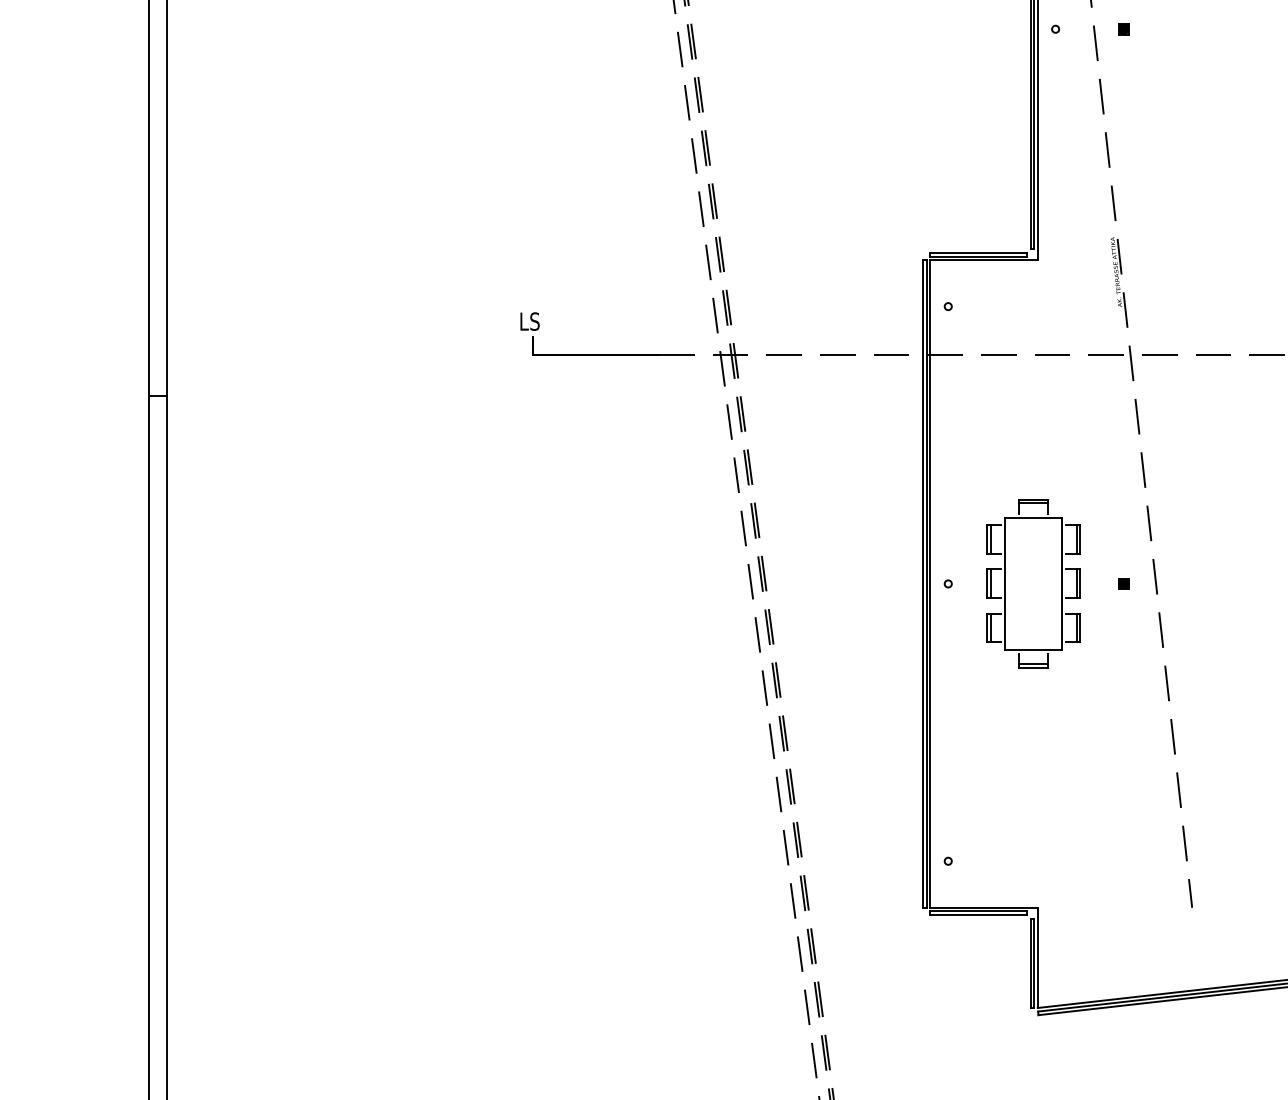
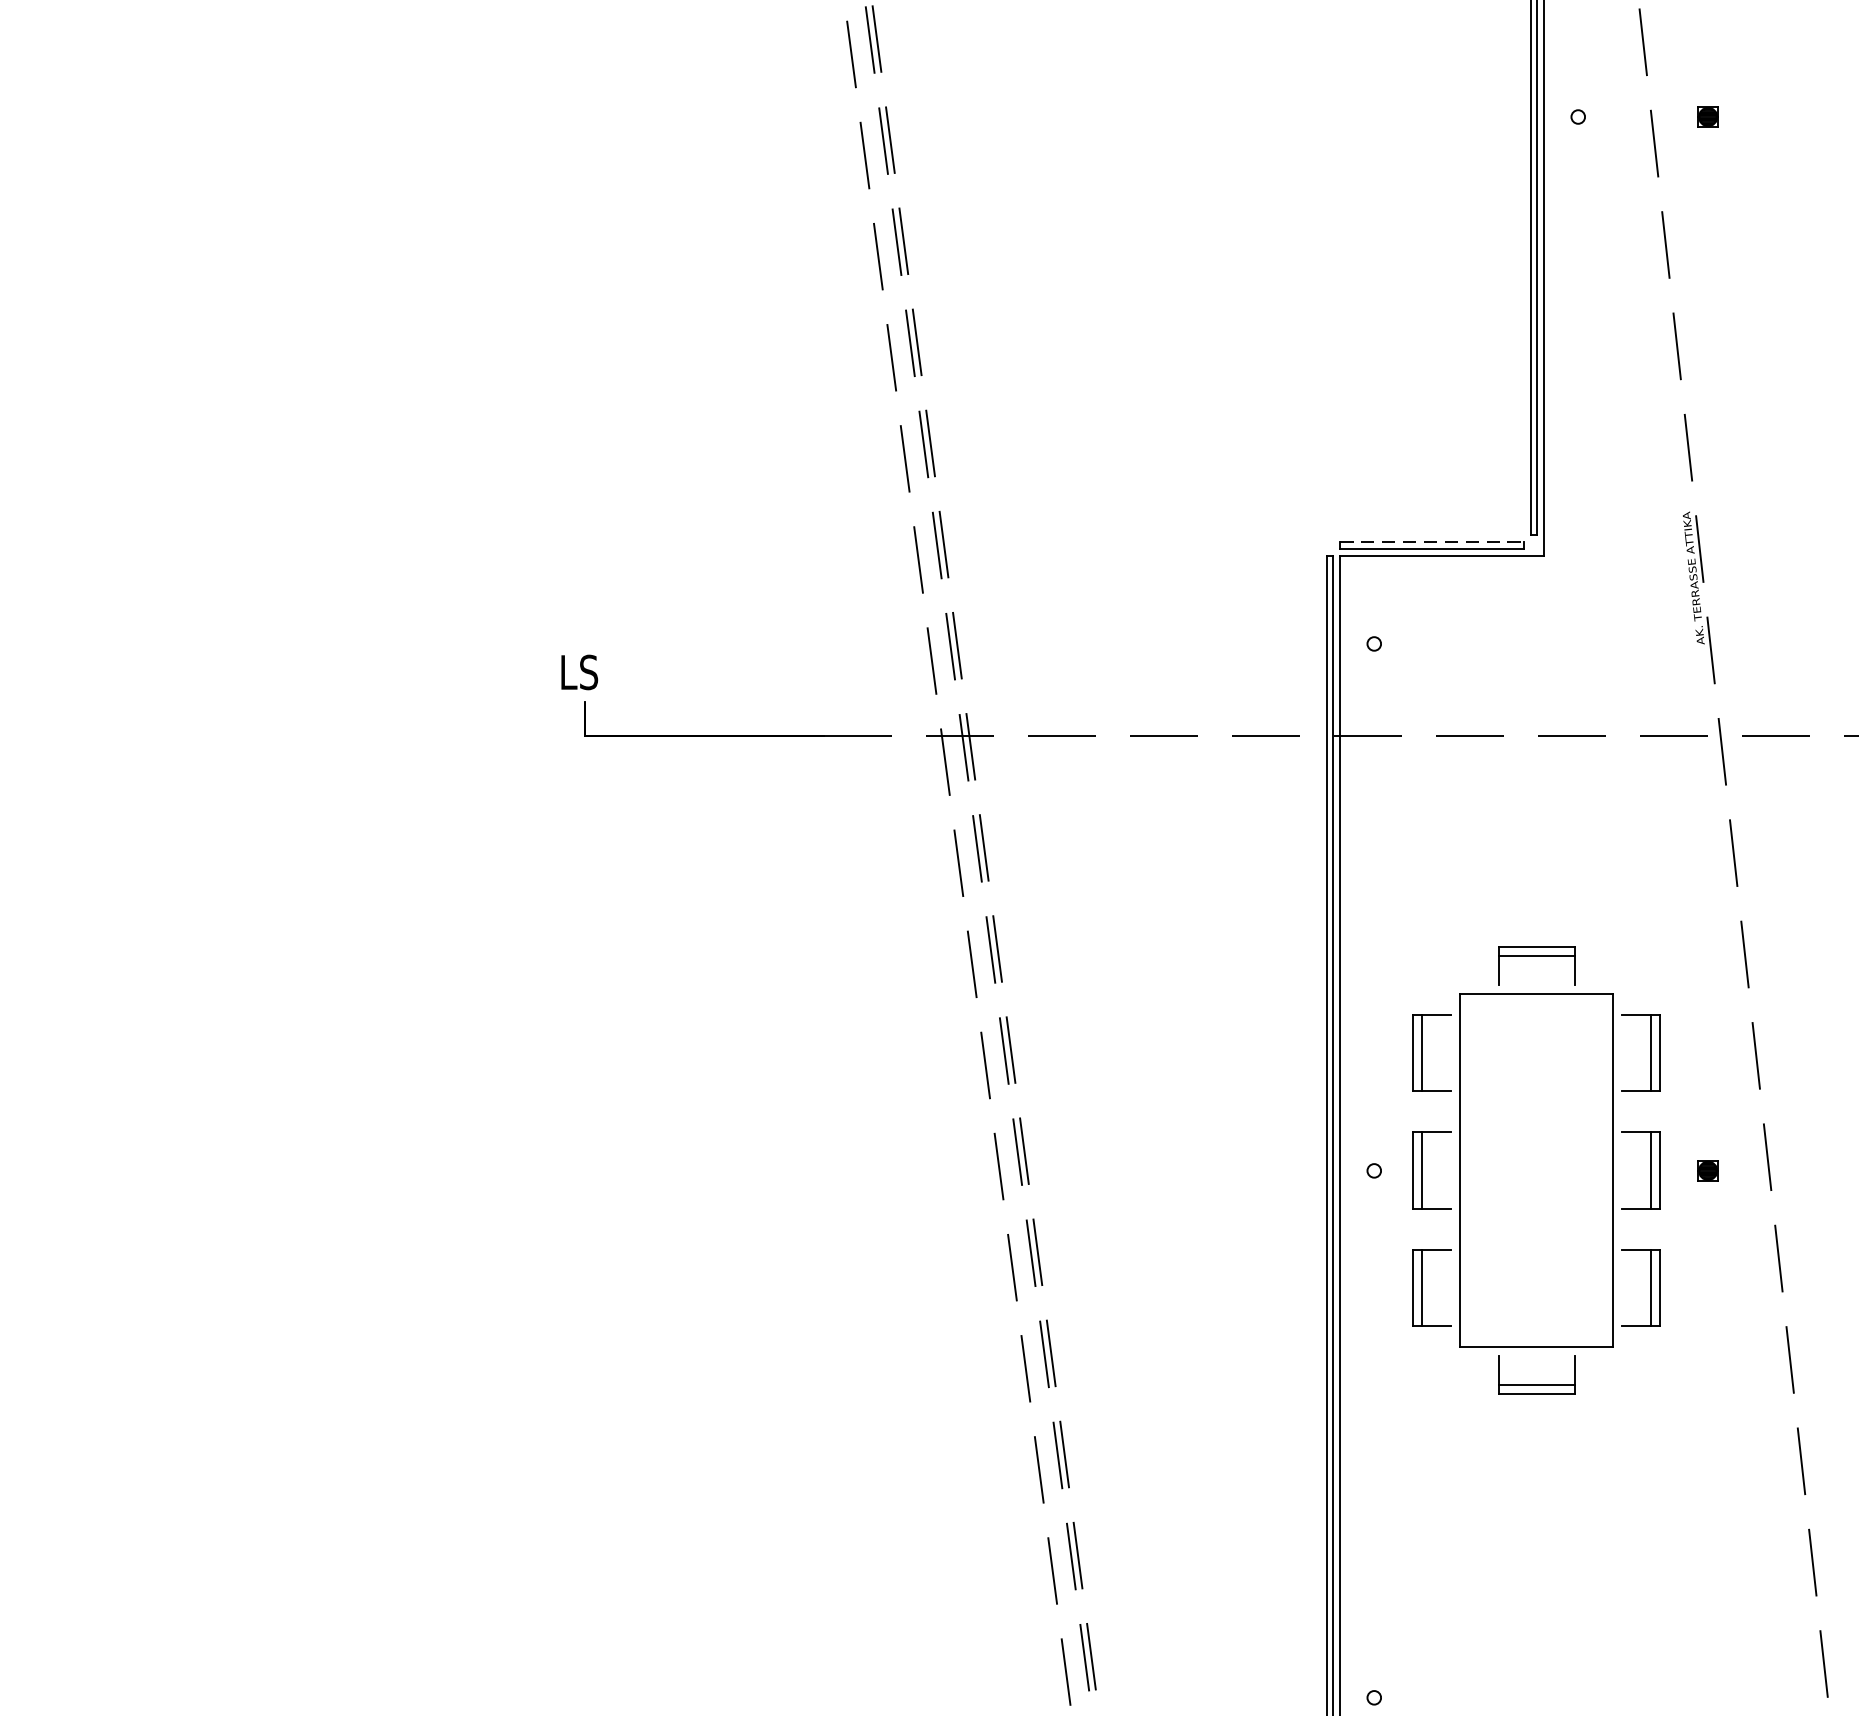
line: (979, 252) -> (1433, 541), solid -> dashed
part: (1033, 583) -> (1536, 1170), size x1.4

